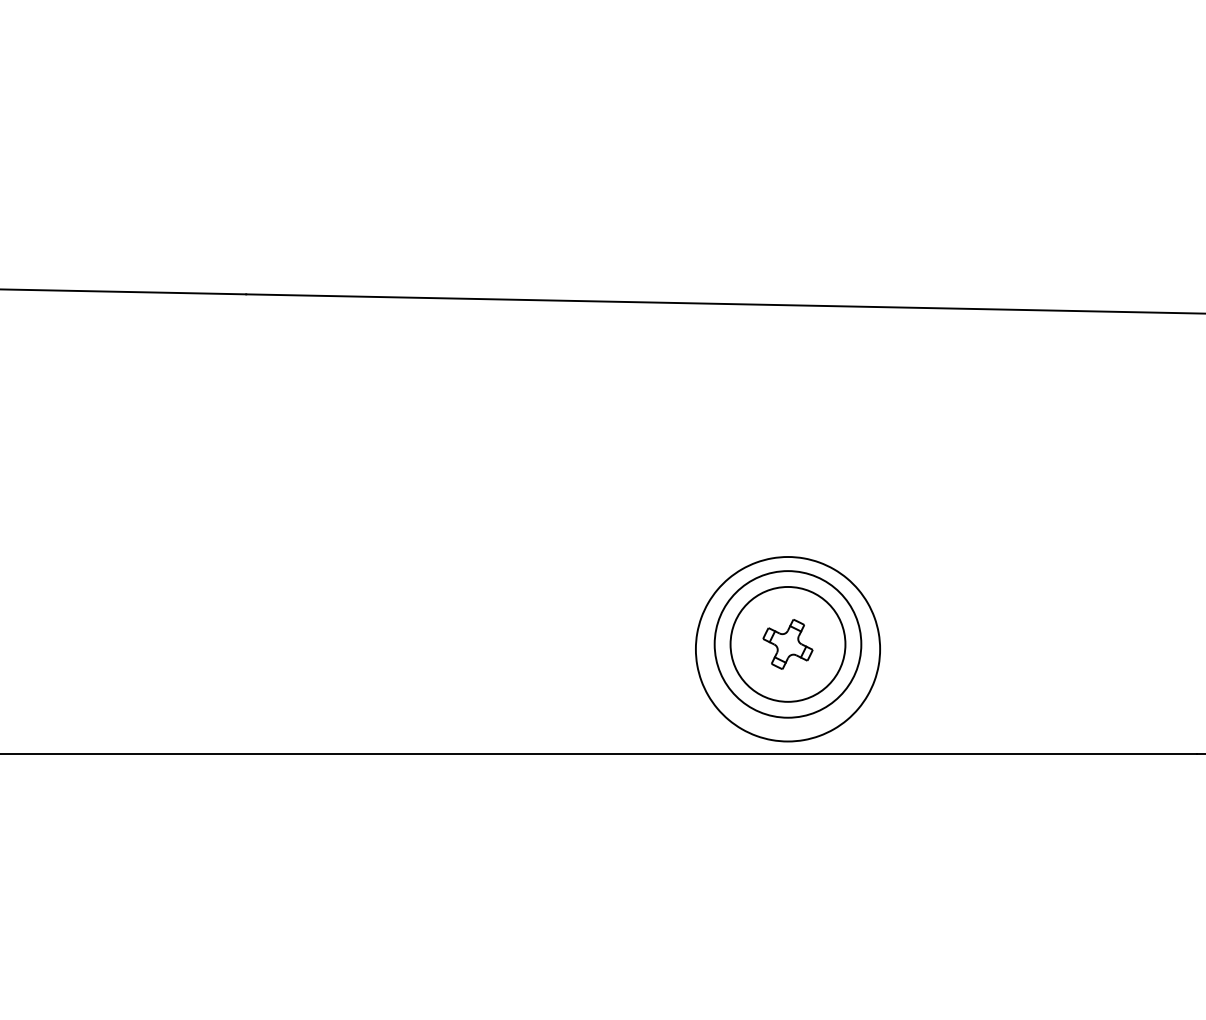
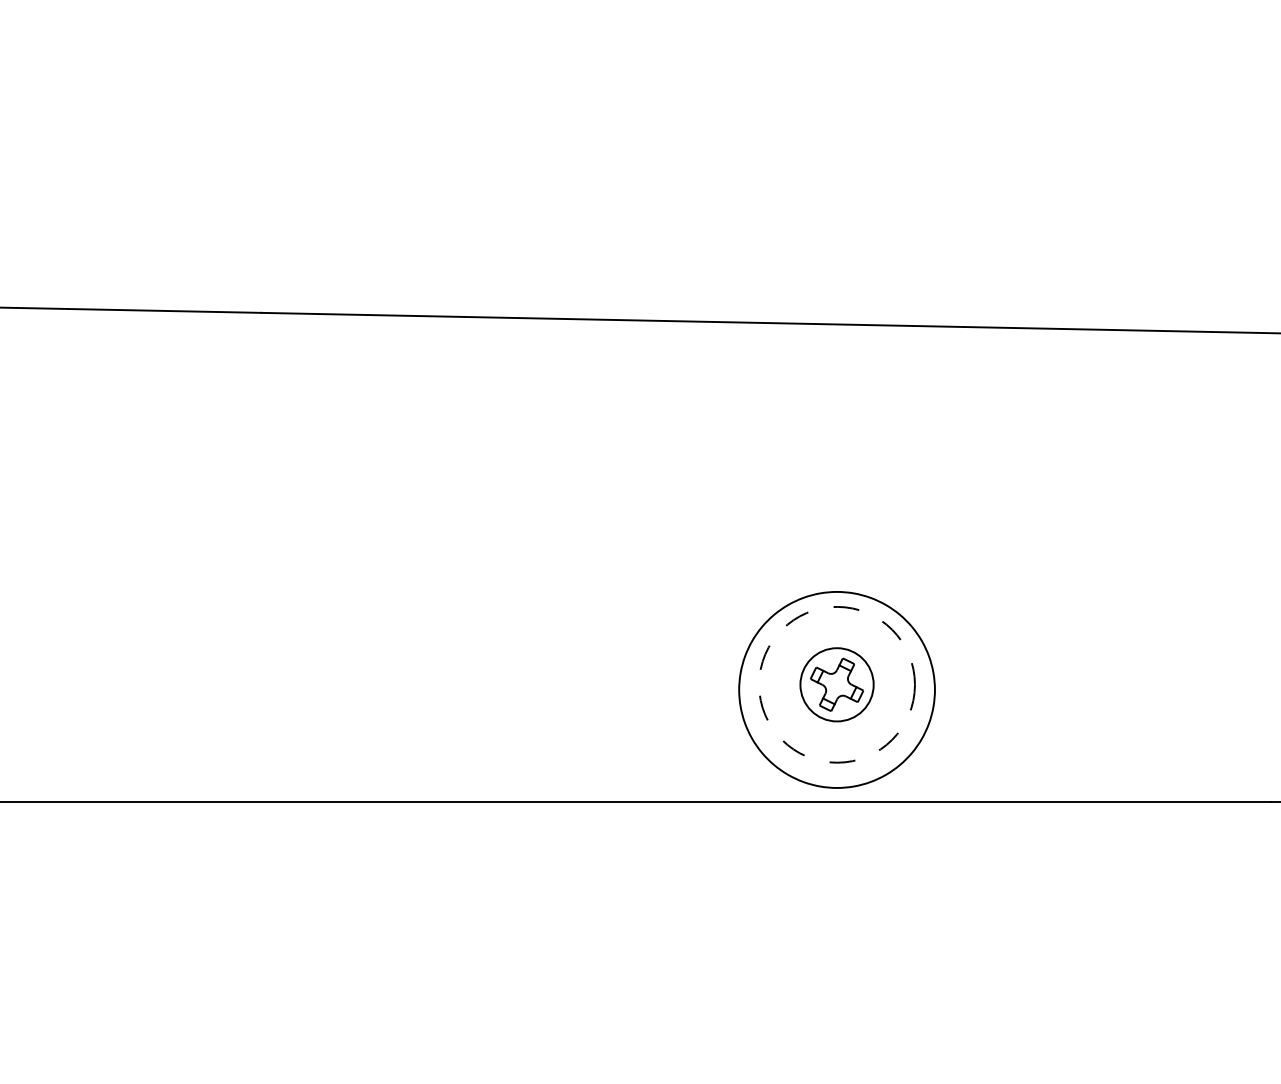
circle: (787, 644) -> (836, 684), solid -> dashed
circle: (788, 644) -> (837, 684), size x0.6

